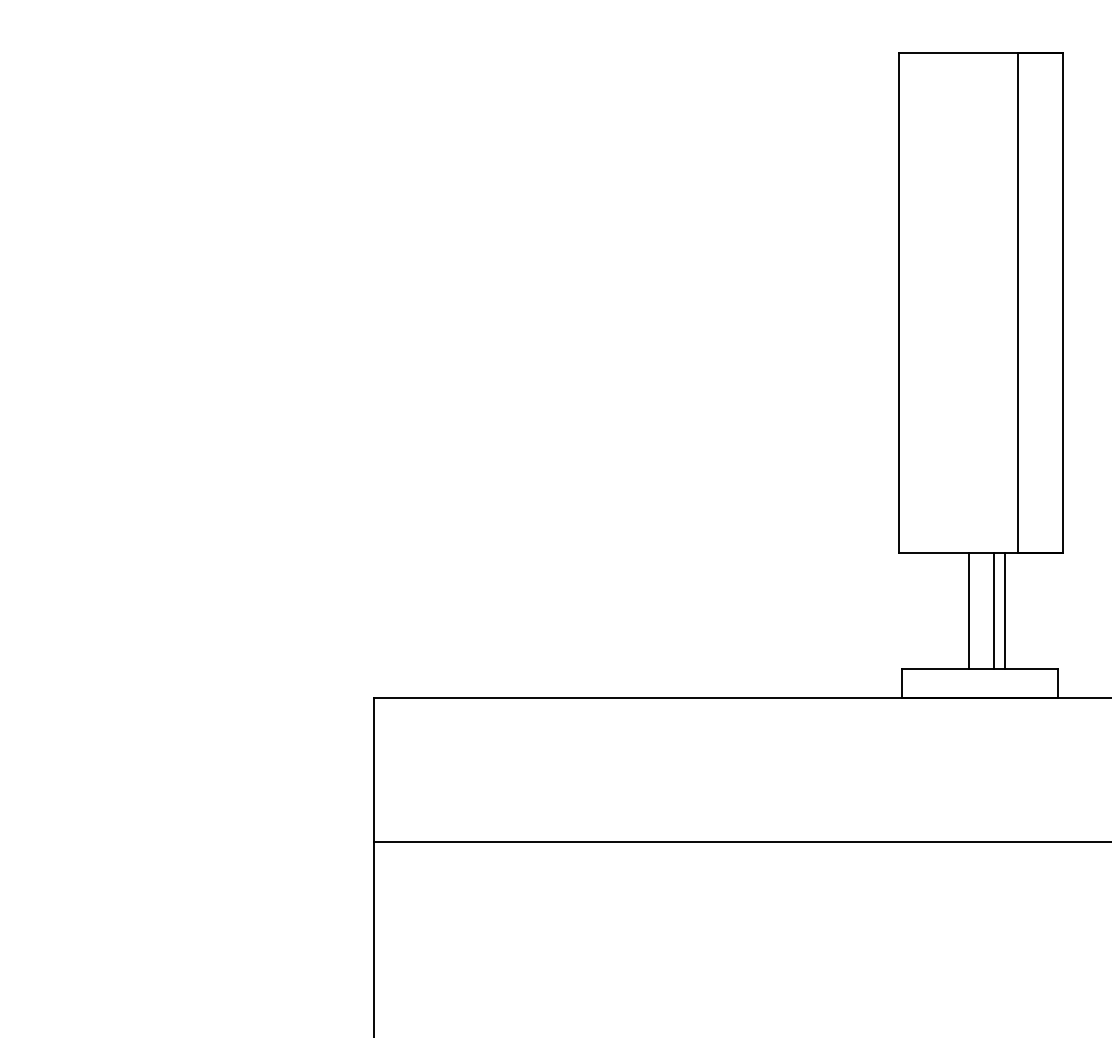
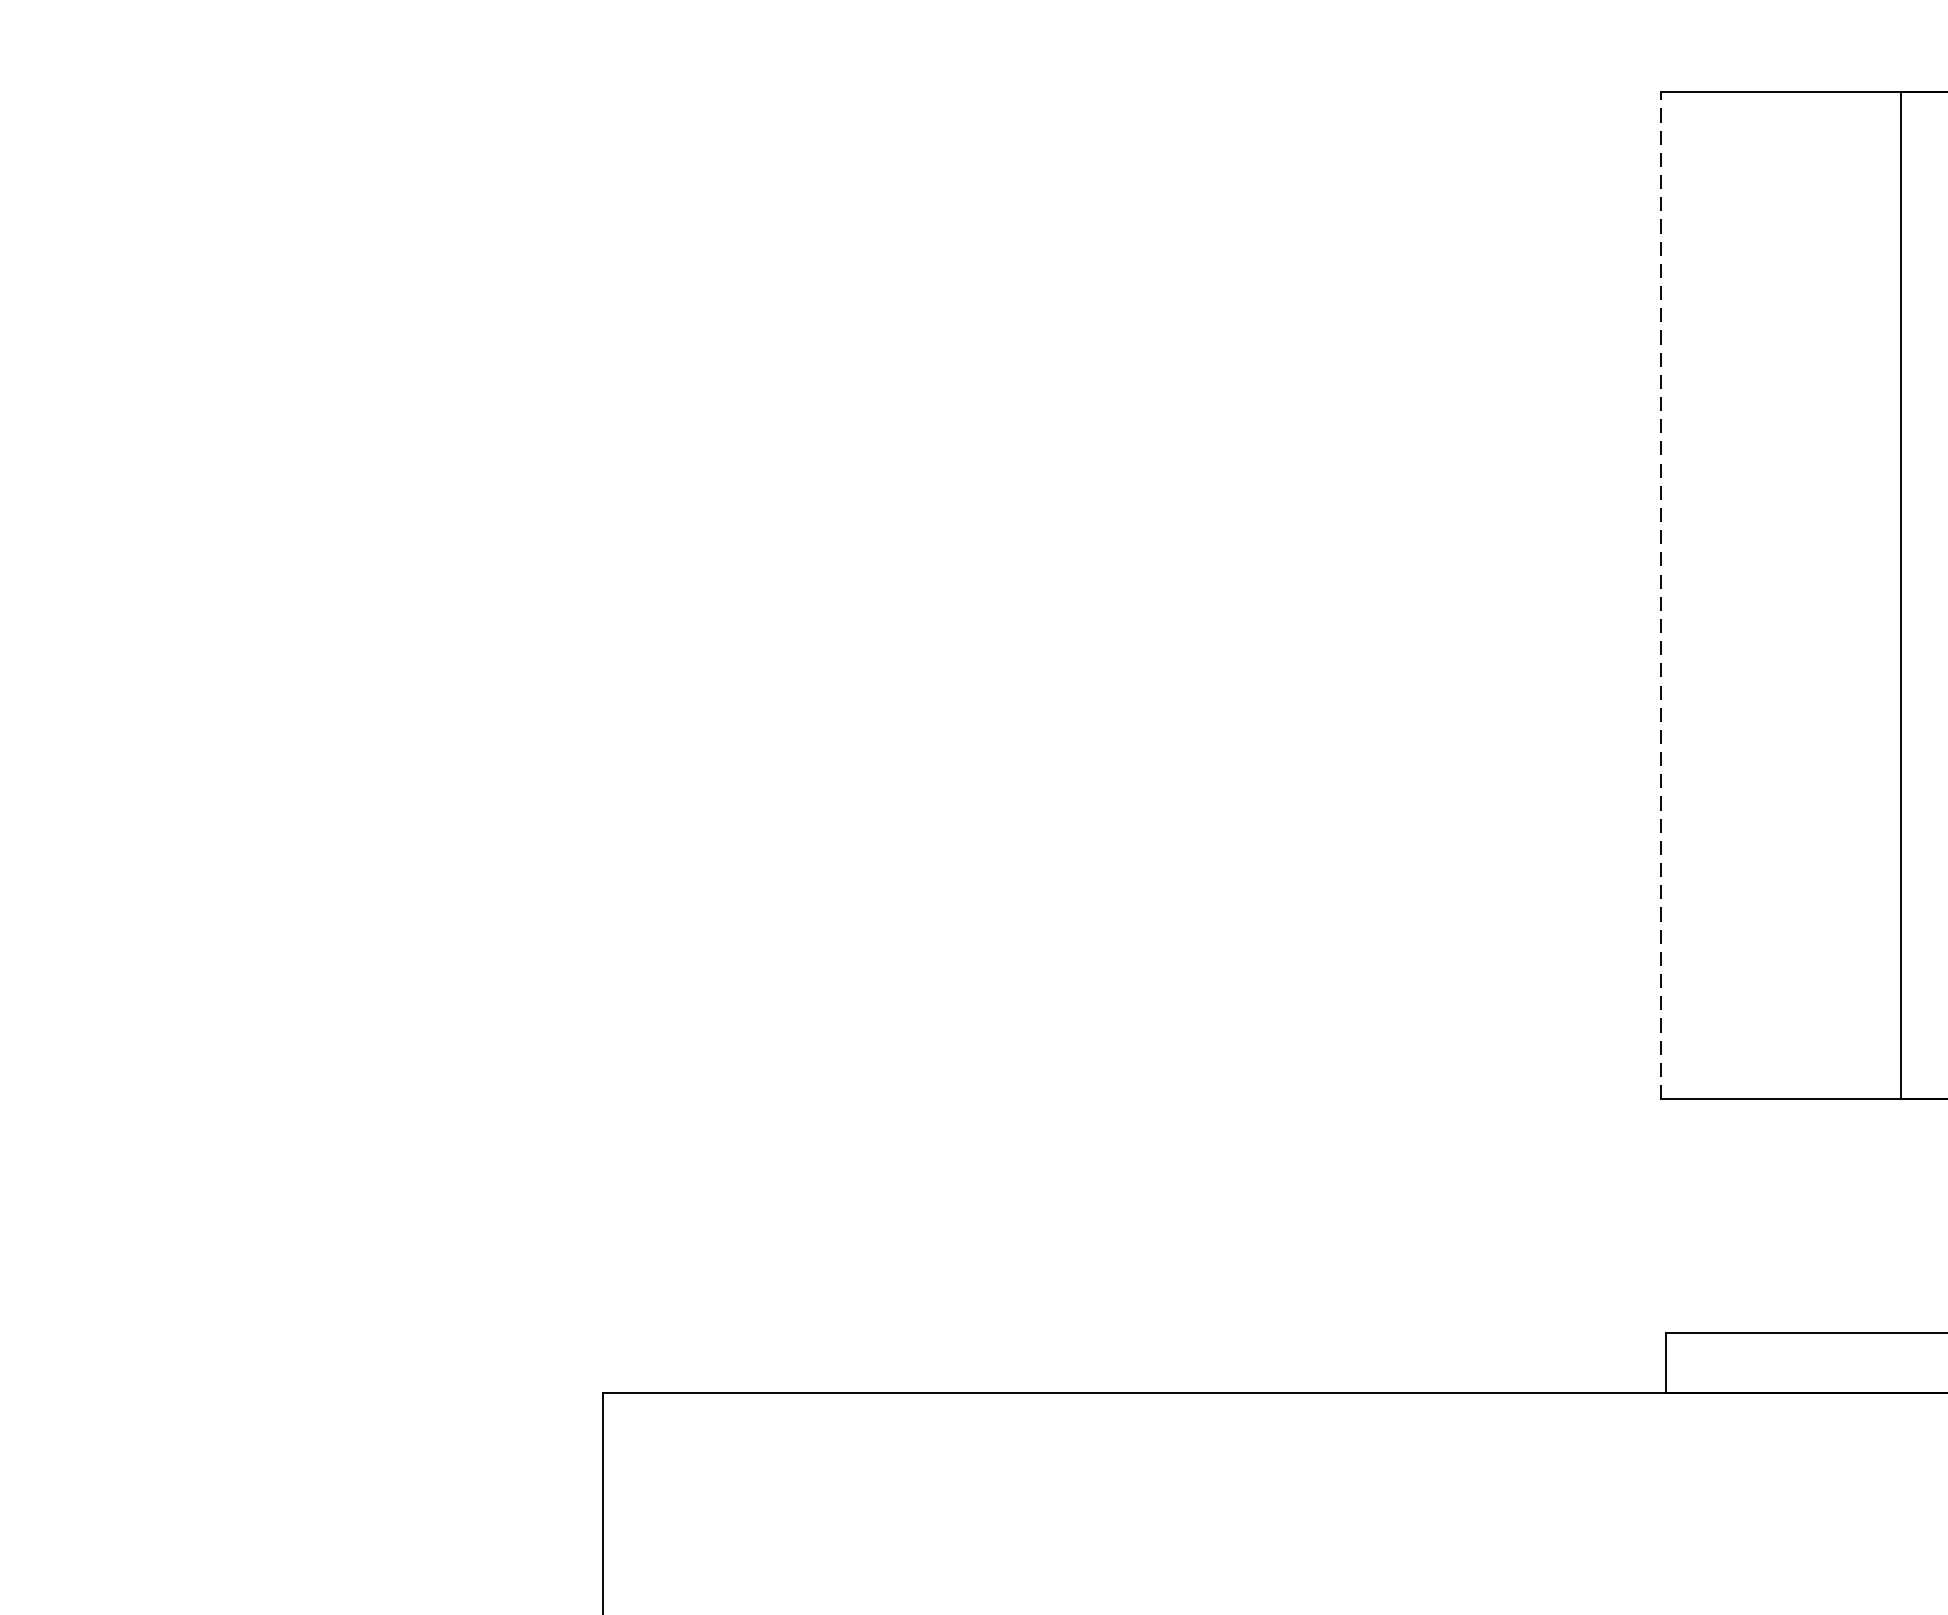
line: (898, 302) -> (1660, 594), solid -> dashed
line: (969, 610) -> (1803, 1215), removed
line: (993, 610) -> (1851, 1215), removed
line: (1004, 610) -> (1874, 1215), removed

